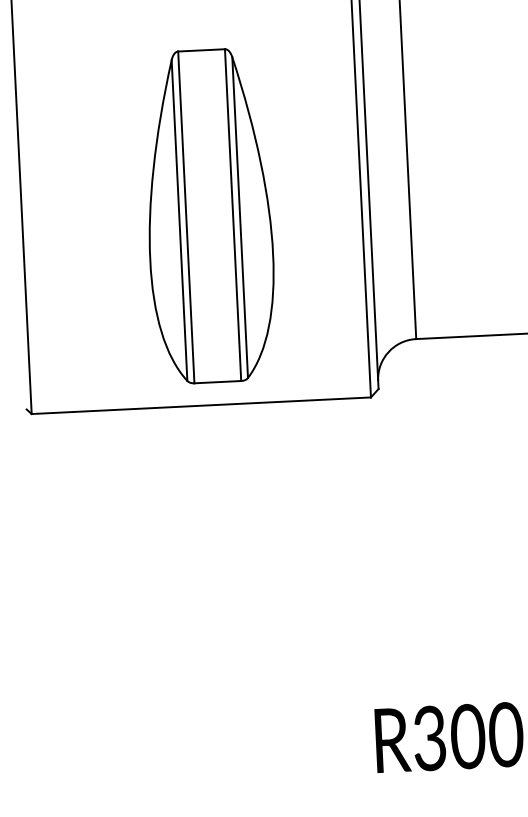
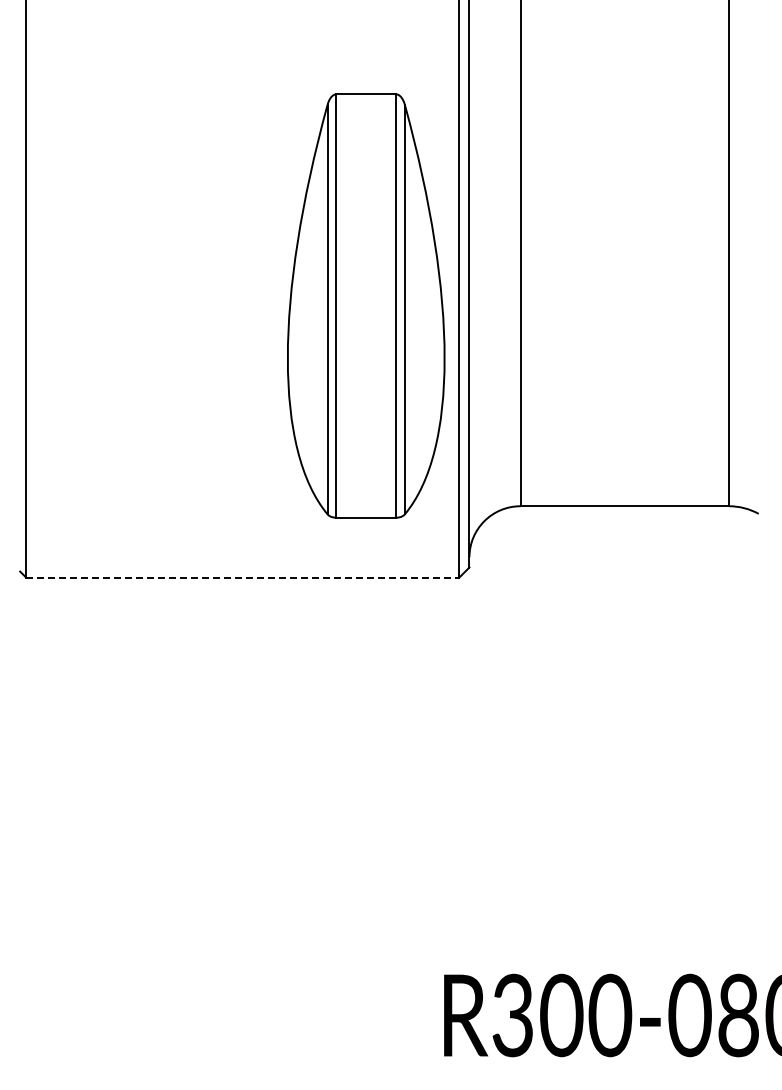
part: (209, 215) -> (366, 305), moved
line: (201, 405) -> (243, 577), solid -> dashed

